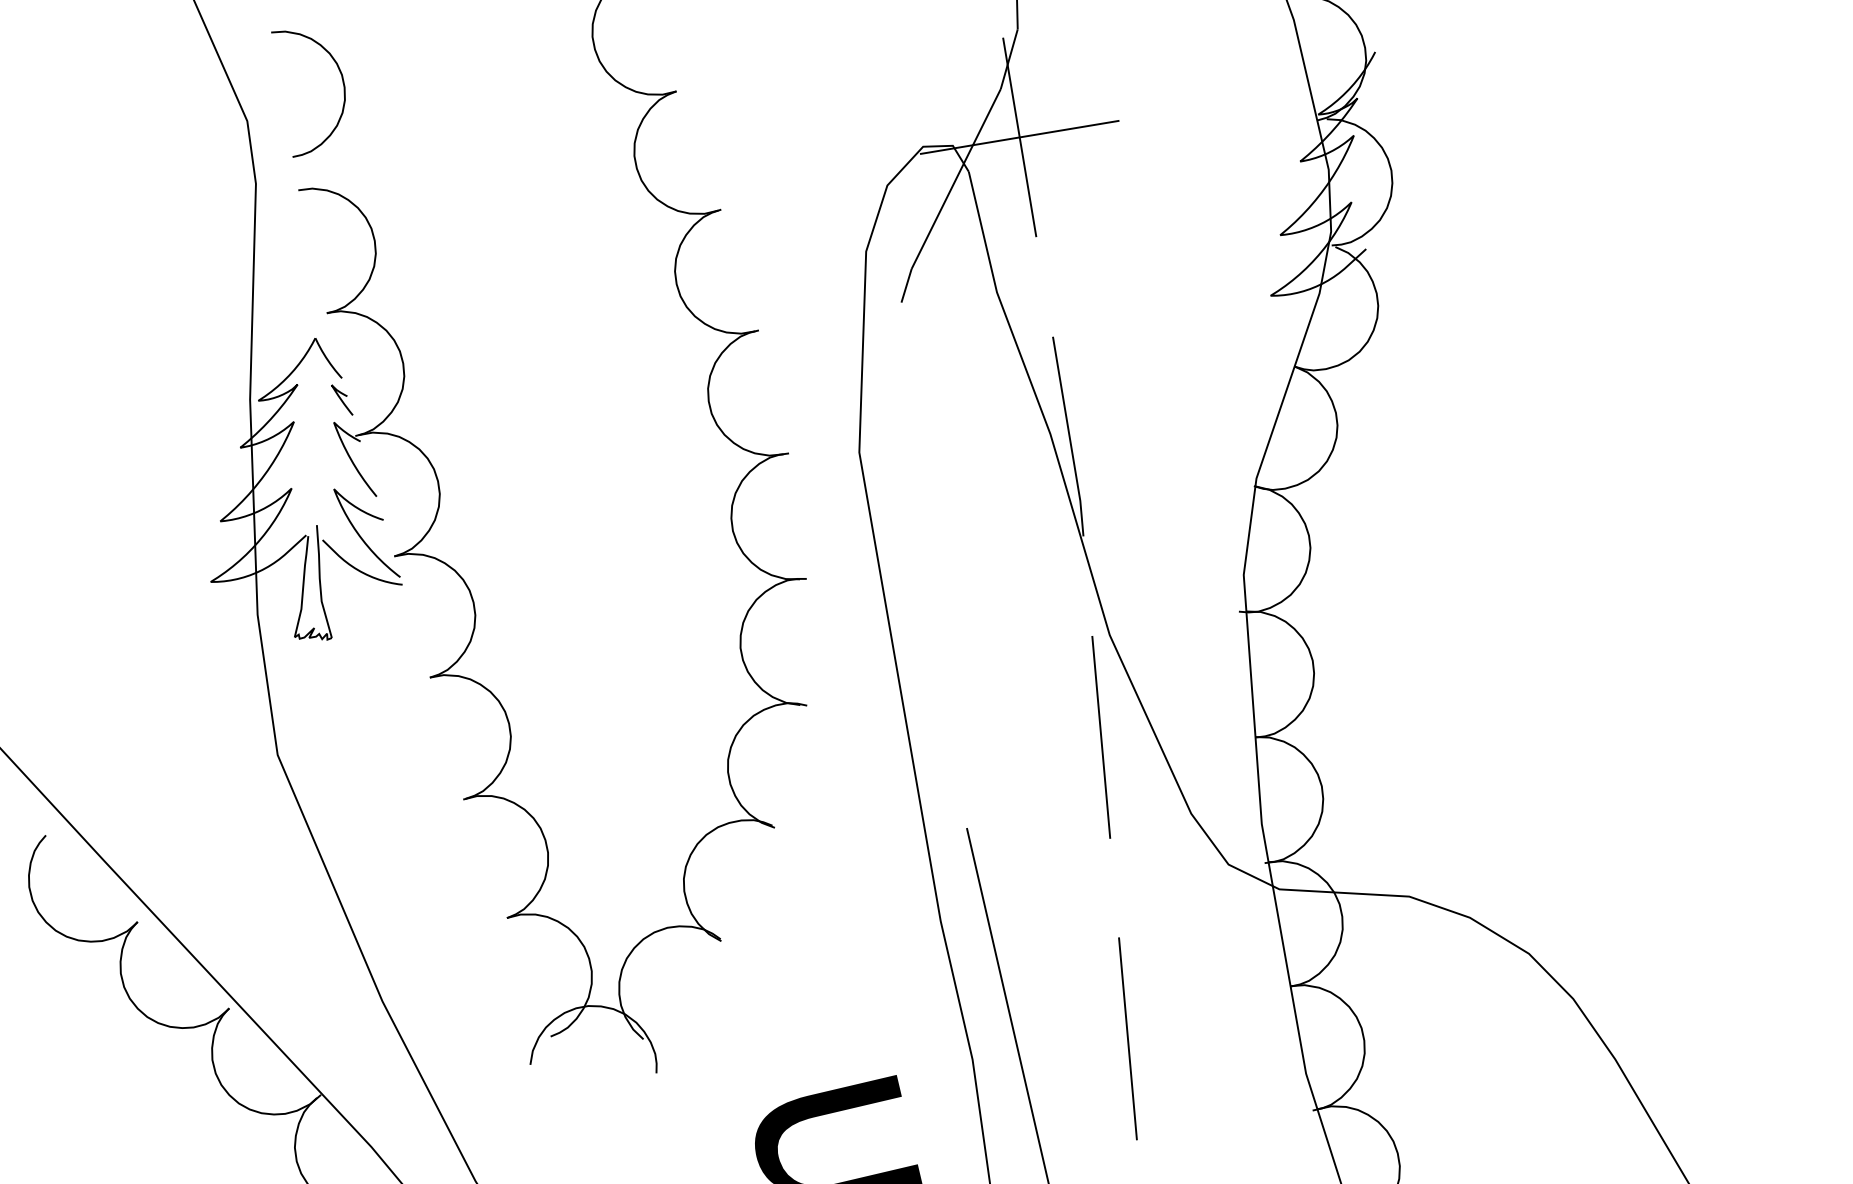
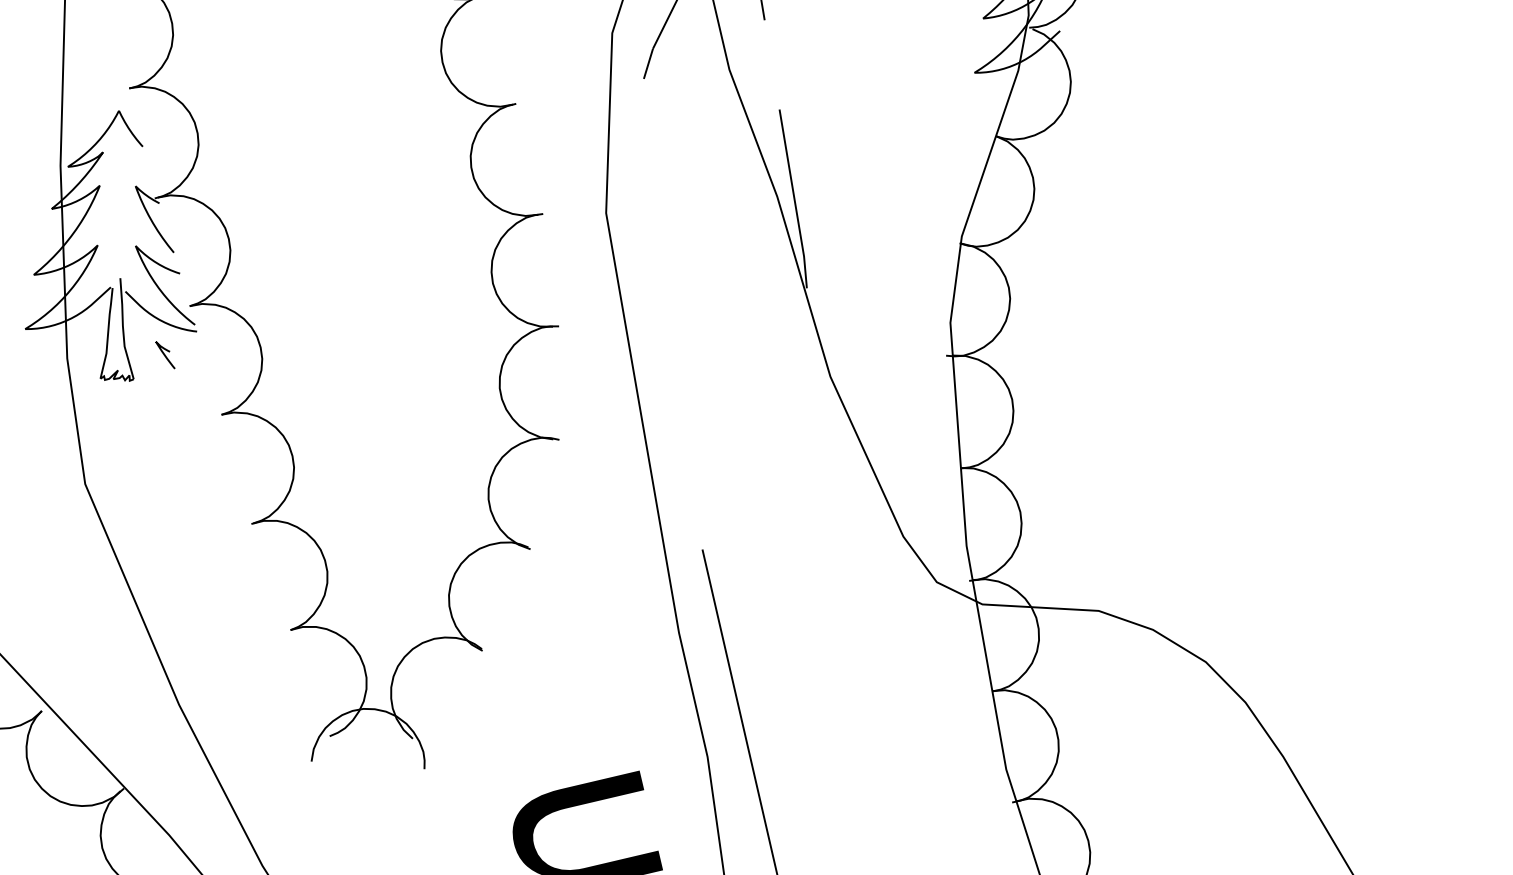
curve: (342, 399) -> (165, 354), moved
line: (1101, 736) -> (823, 467), removed
line: (1127, 1038) -> (846, 737), removed

